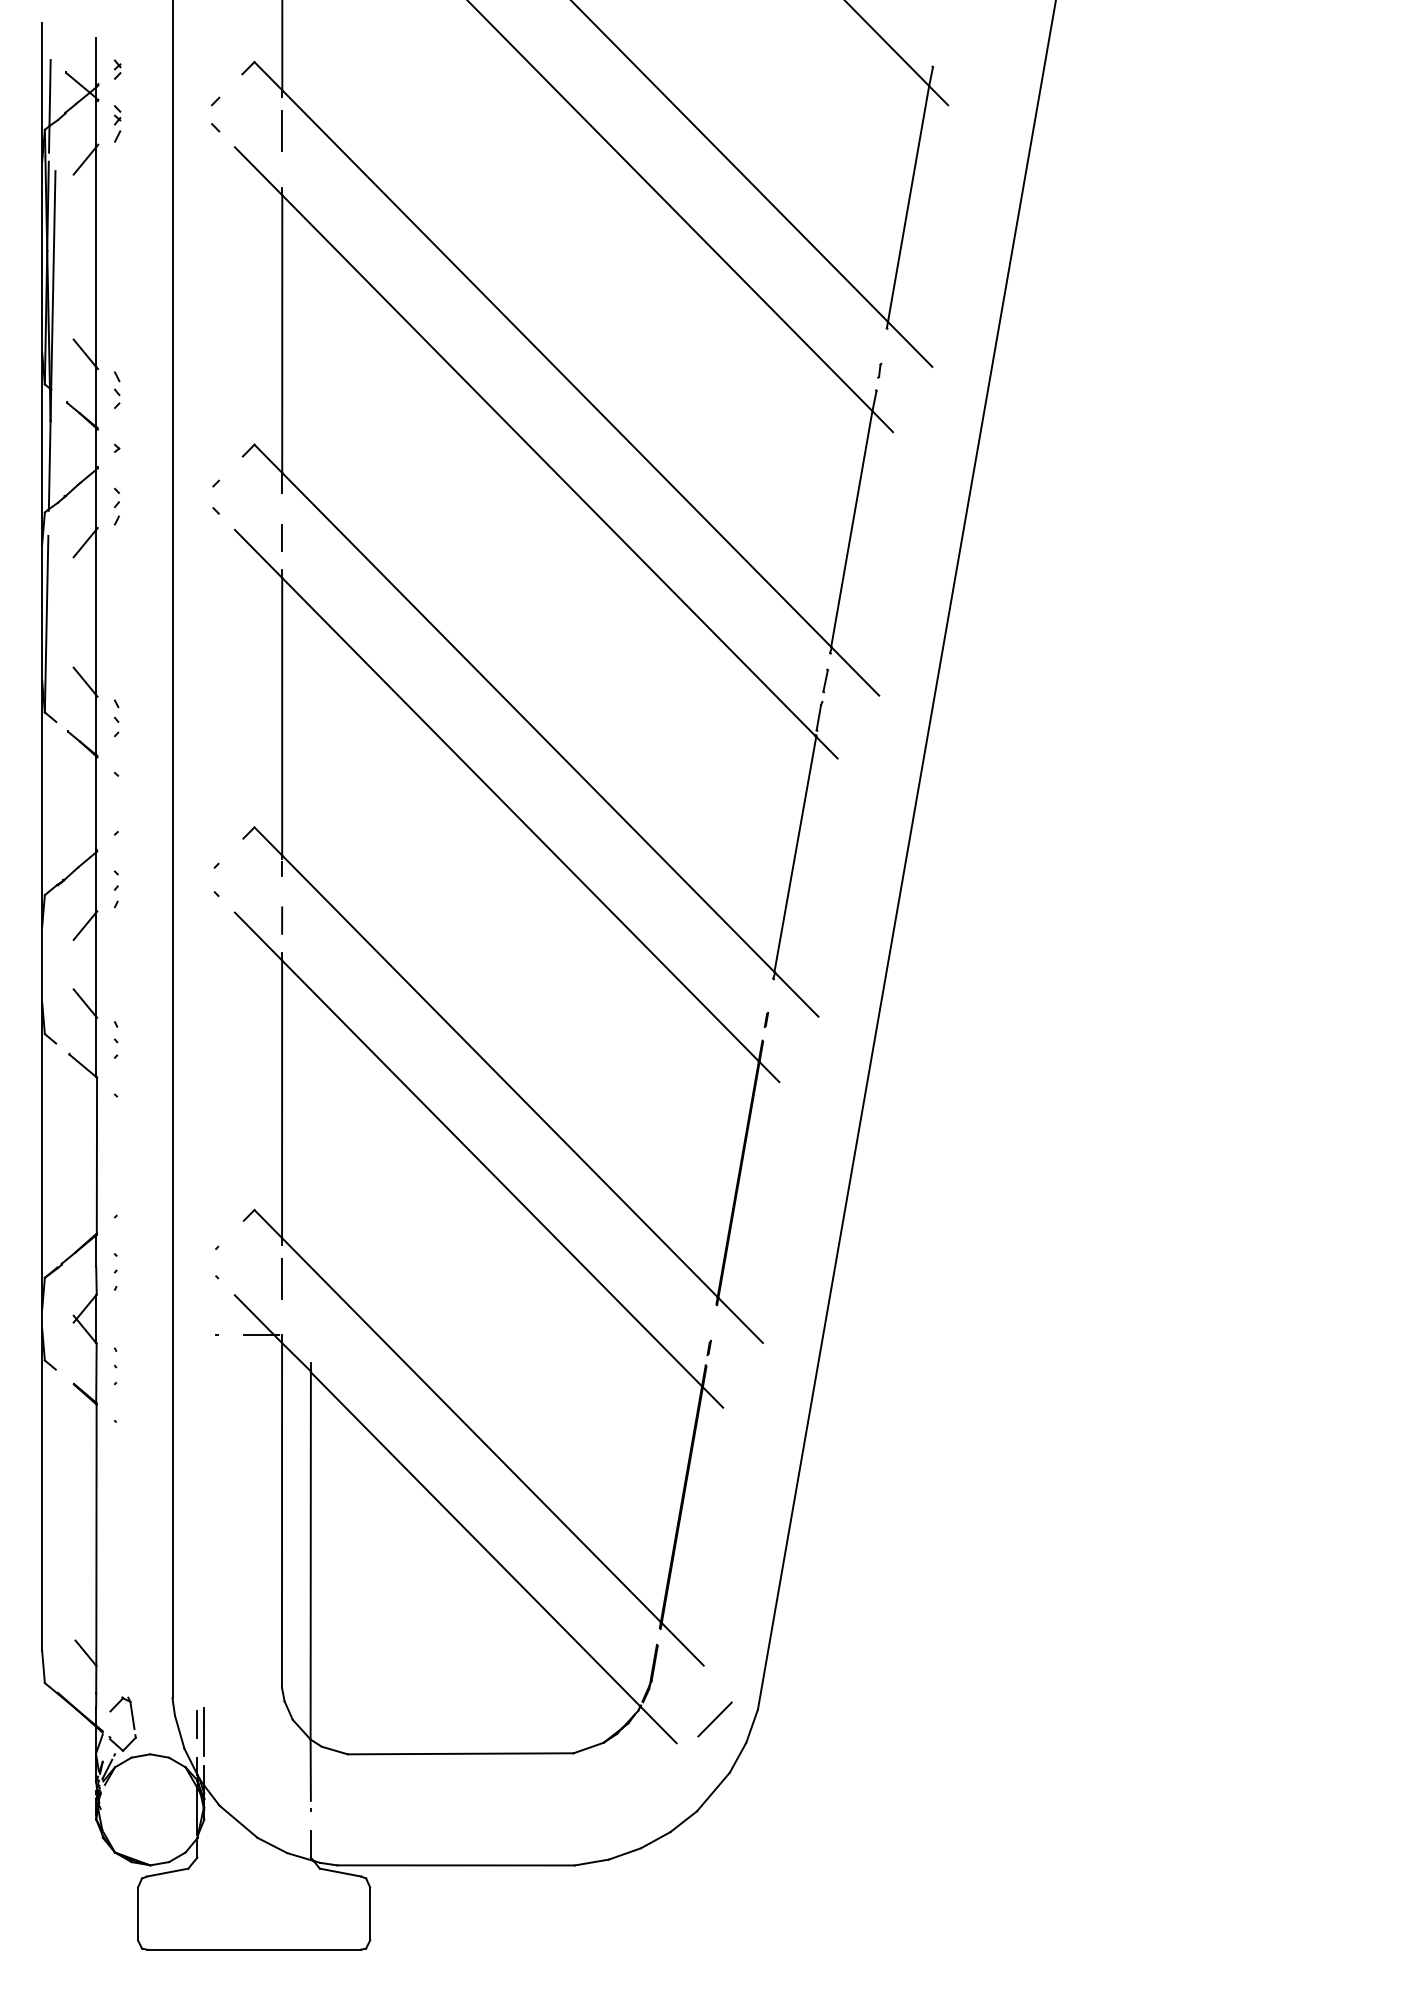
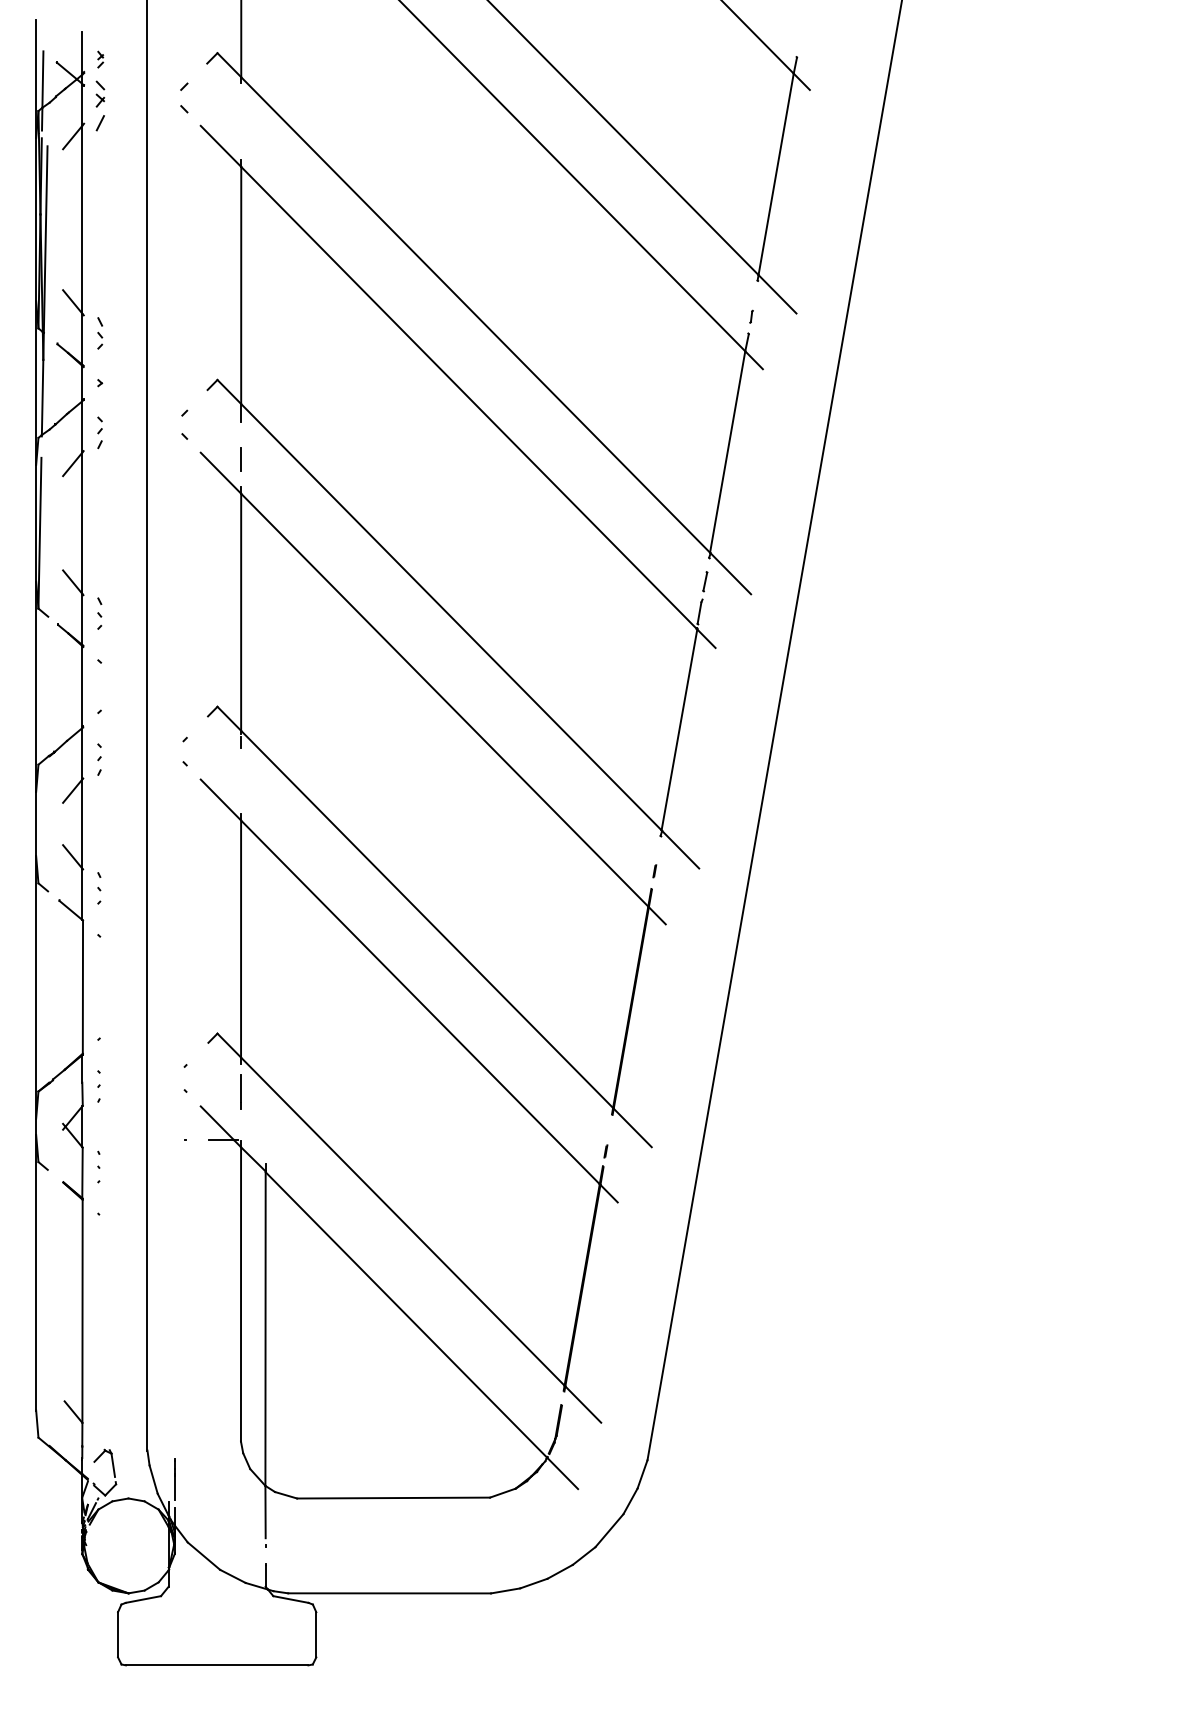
part: (117, 123) -> (100, 105), size x1.6
line: (282, 130) -> (241, 111), removed
line: (282, 920) -> (241, 786), removed
line: (714, 1719) -> (610, 1468), removed
line: (197, 1724) -> (168, 1473), removed

